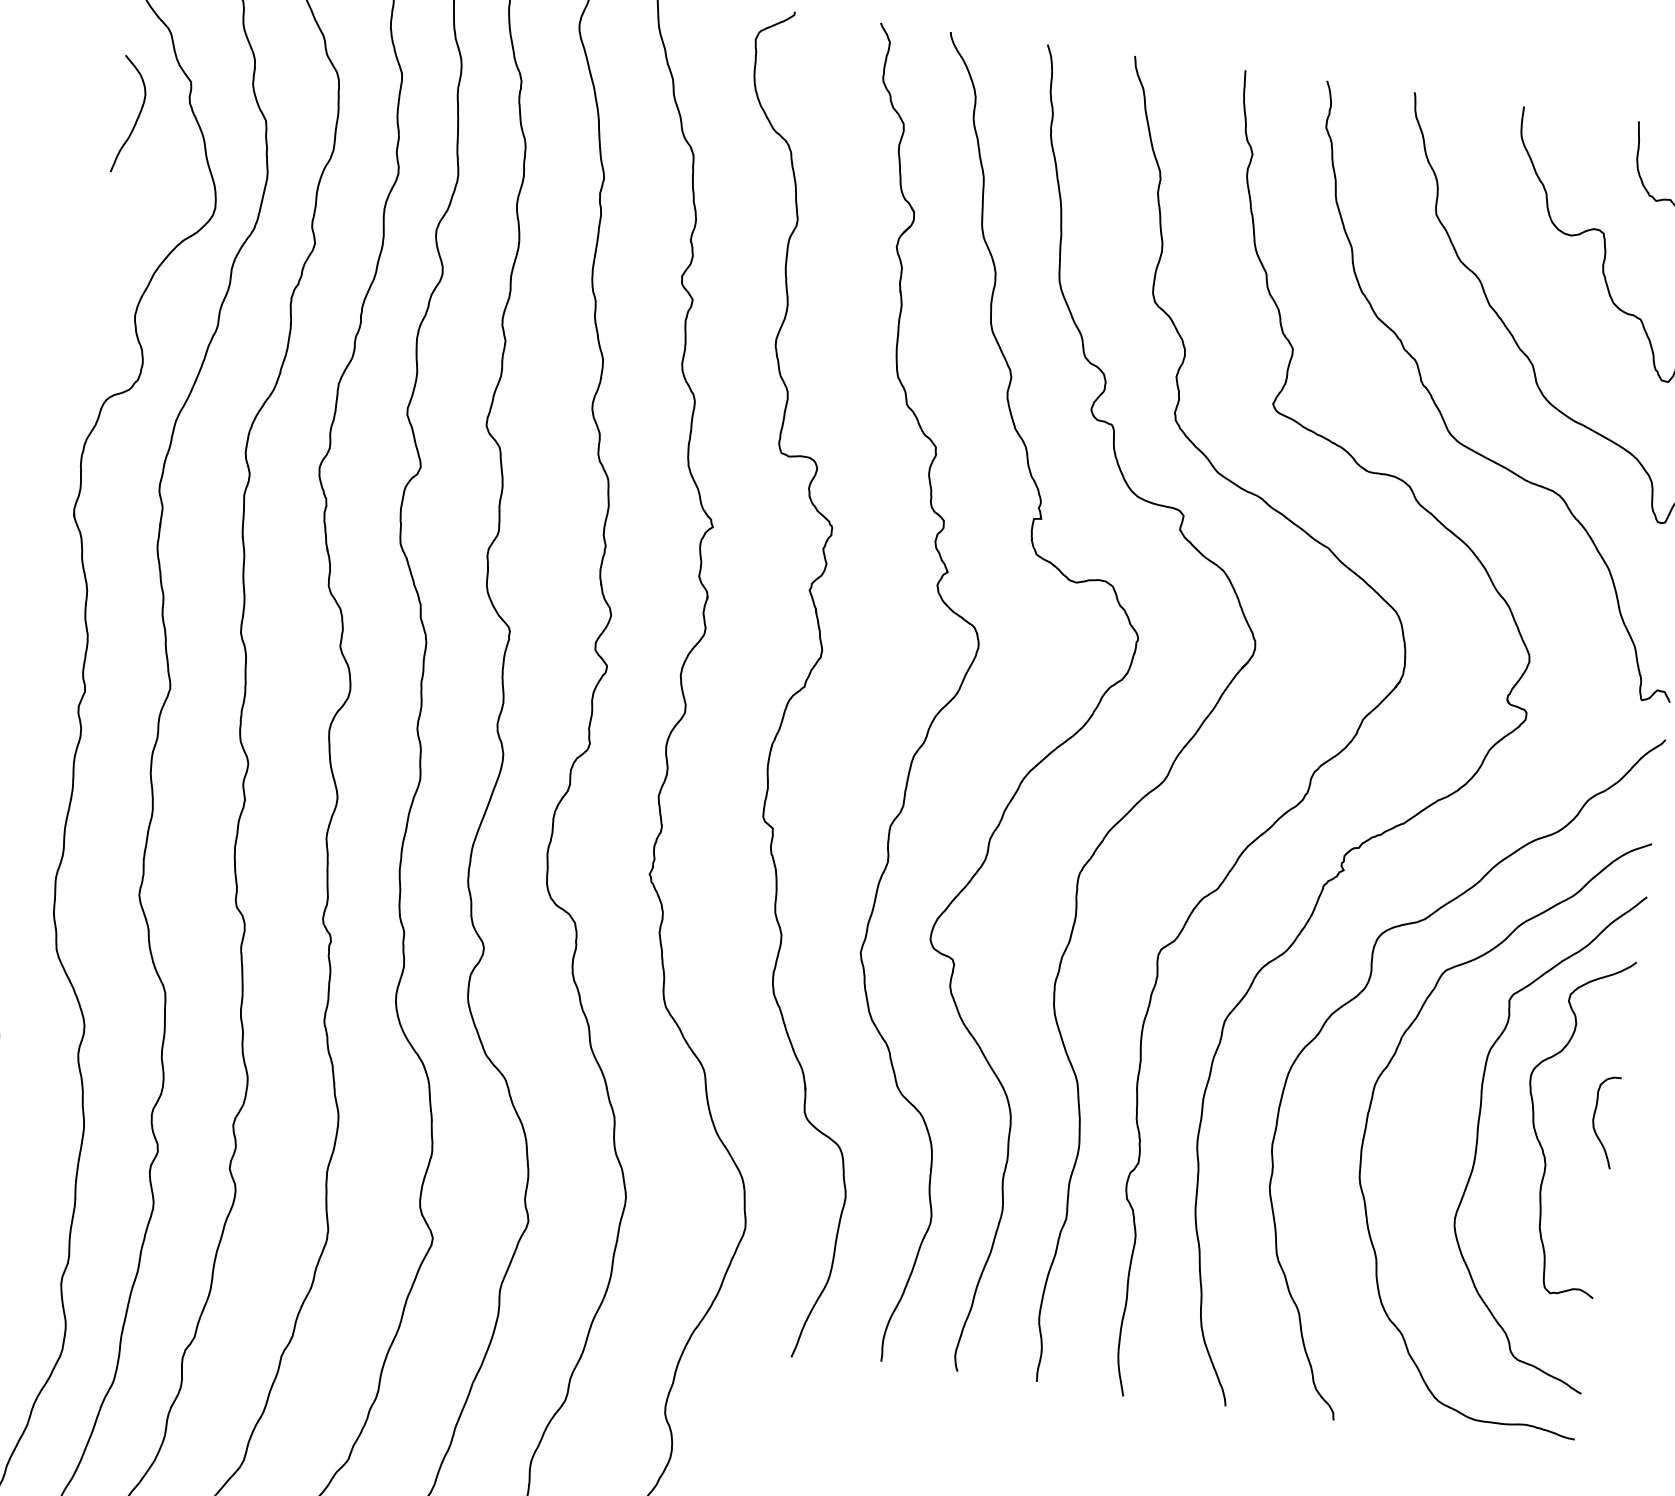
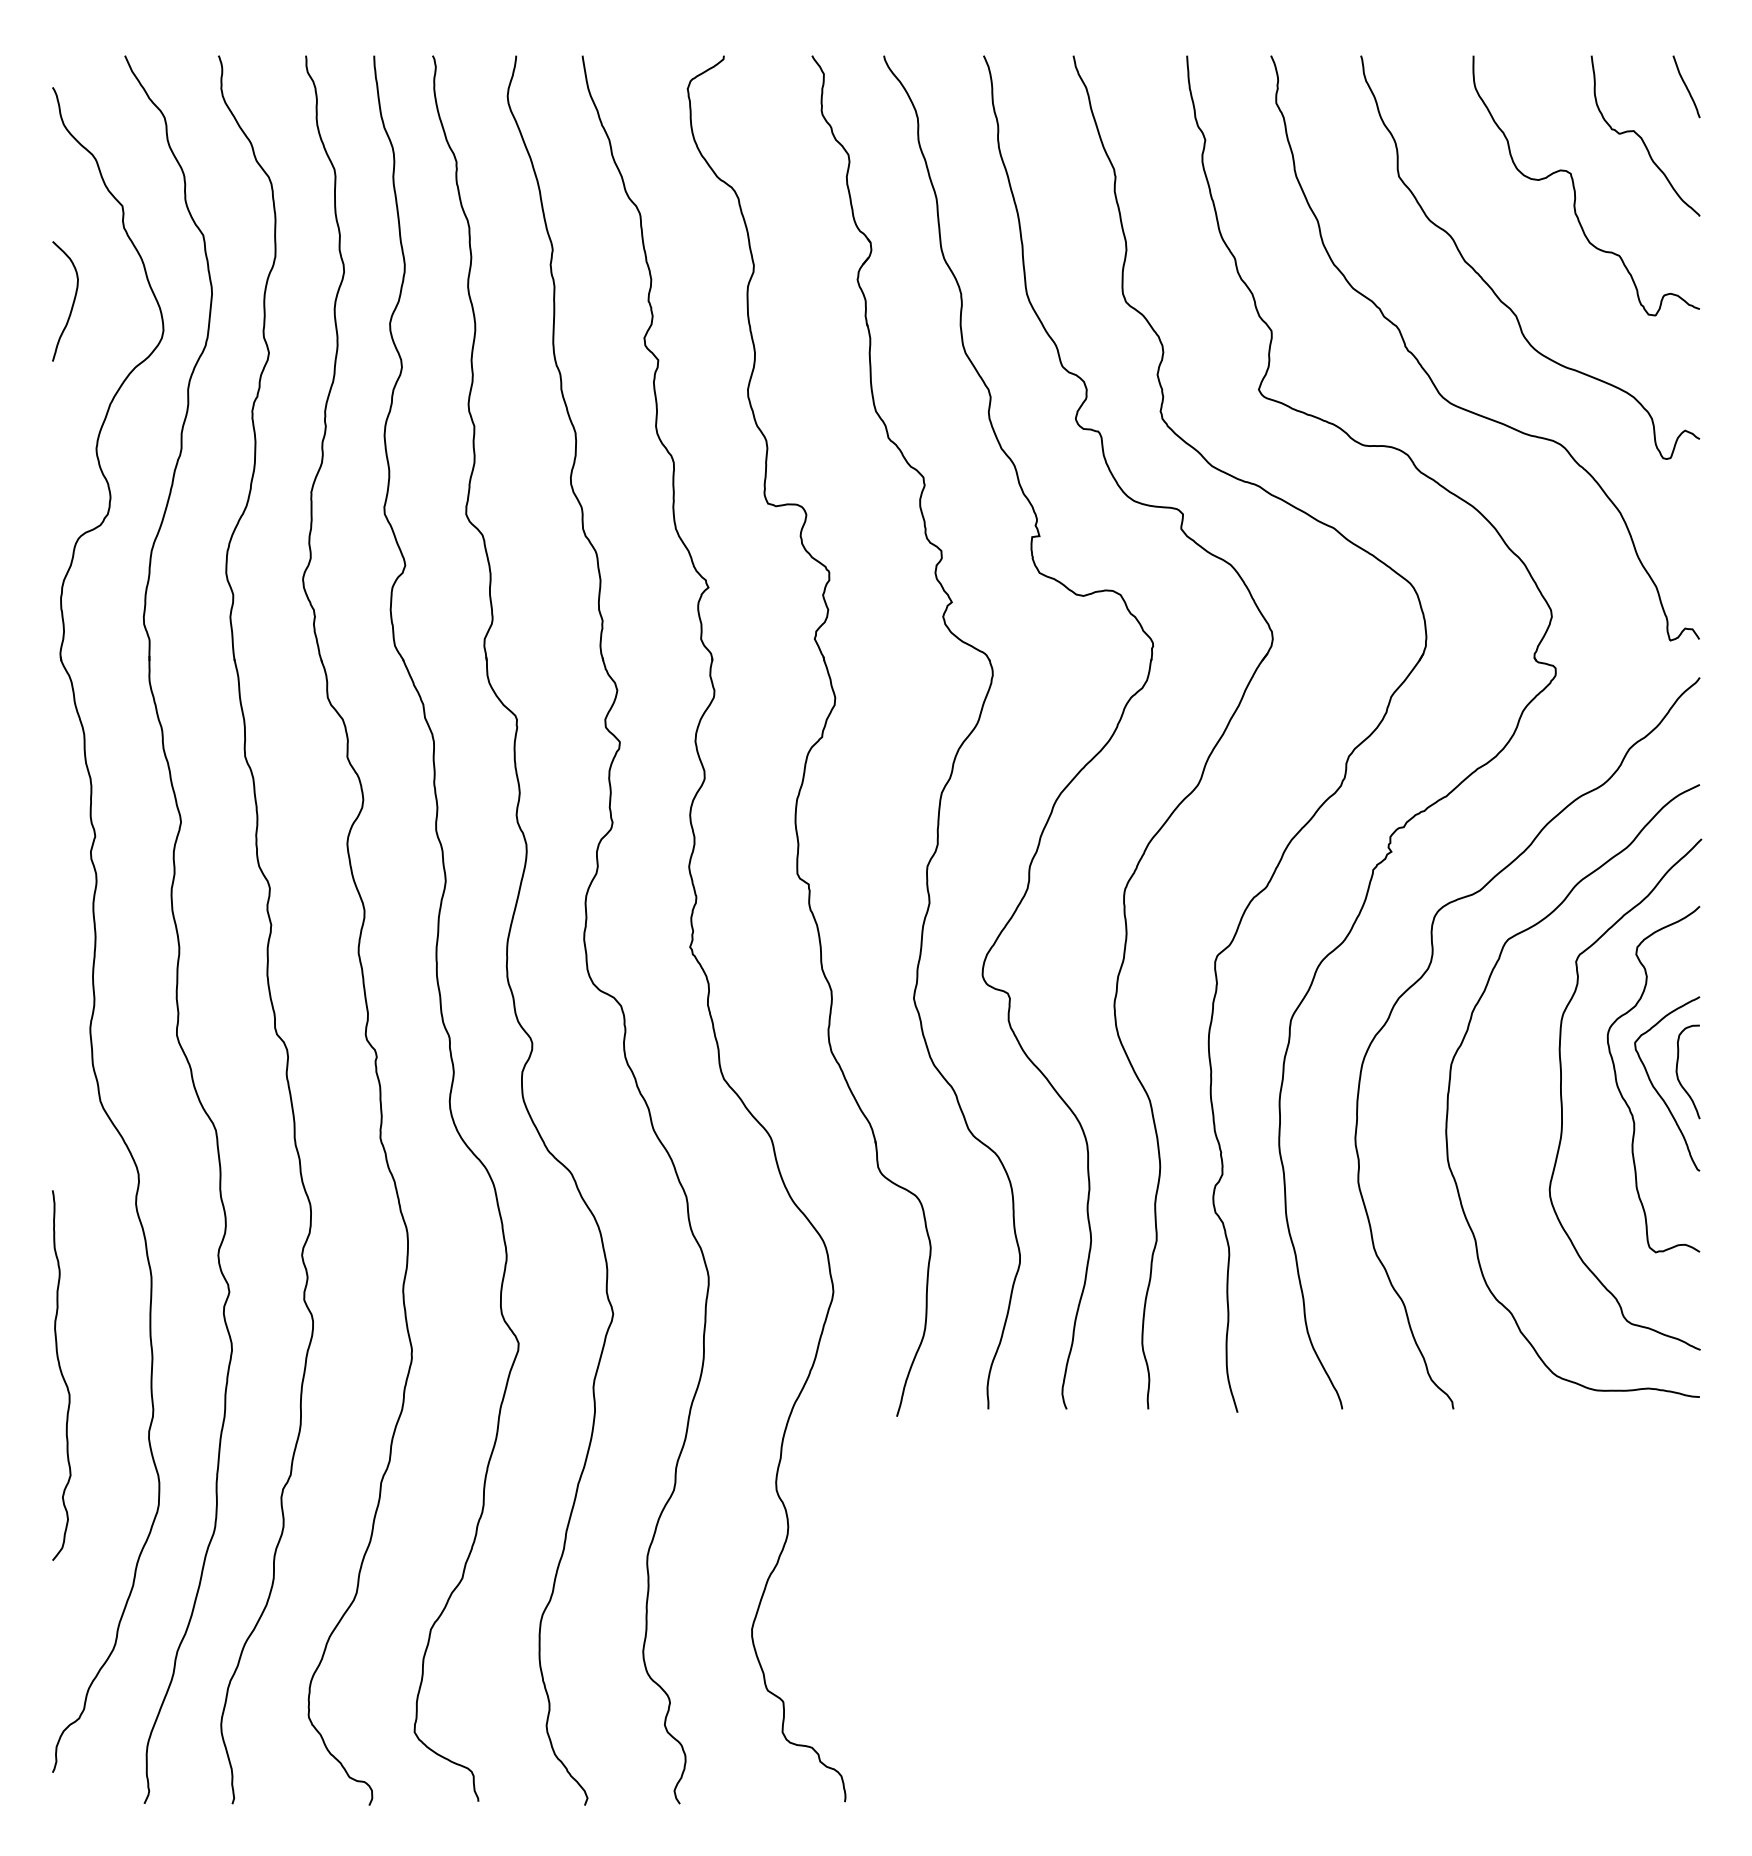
curve: (137, 117) -> (72, 302), moved
curve: (1572, 1136) -> (1657, 1090), added

